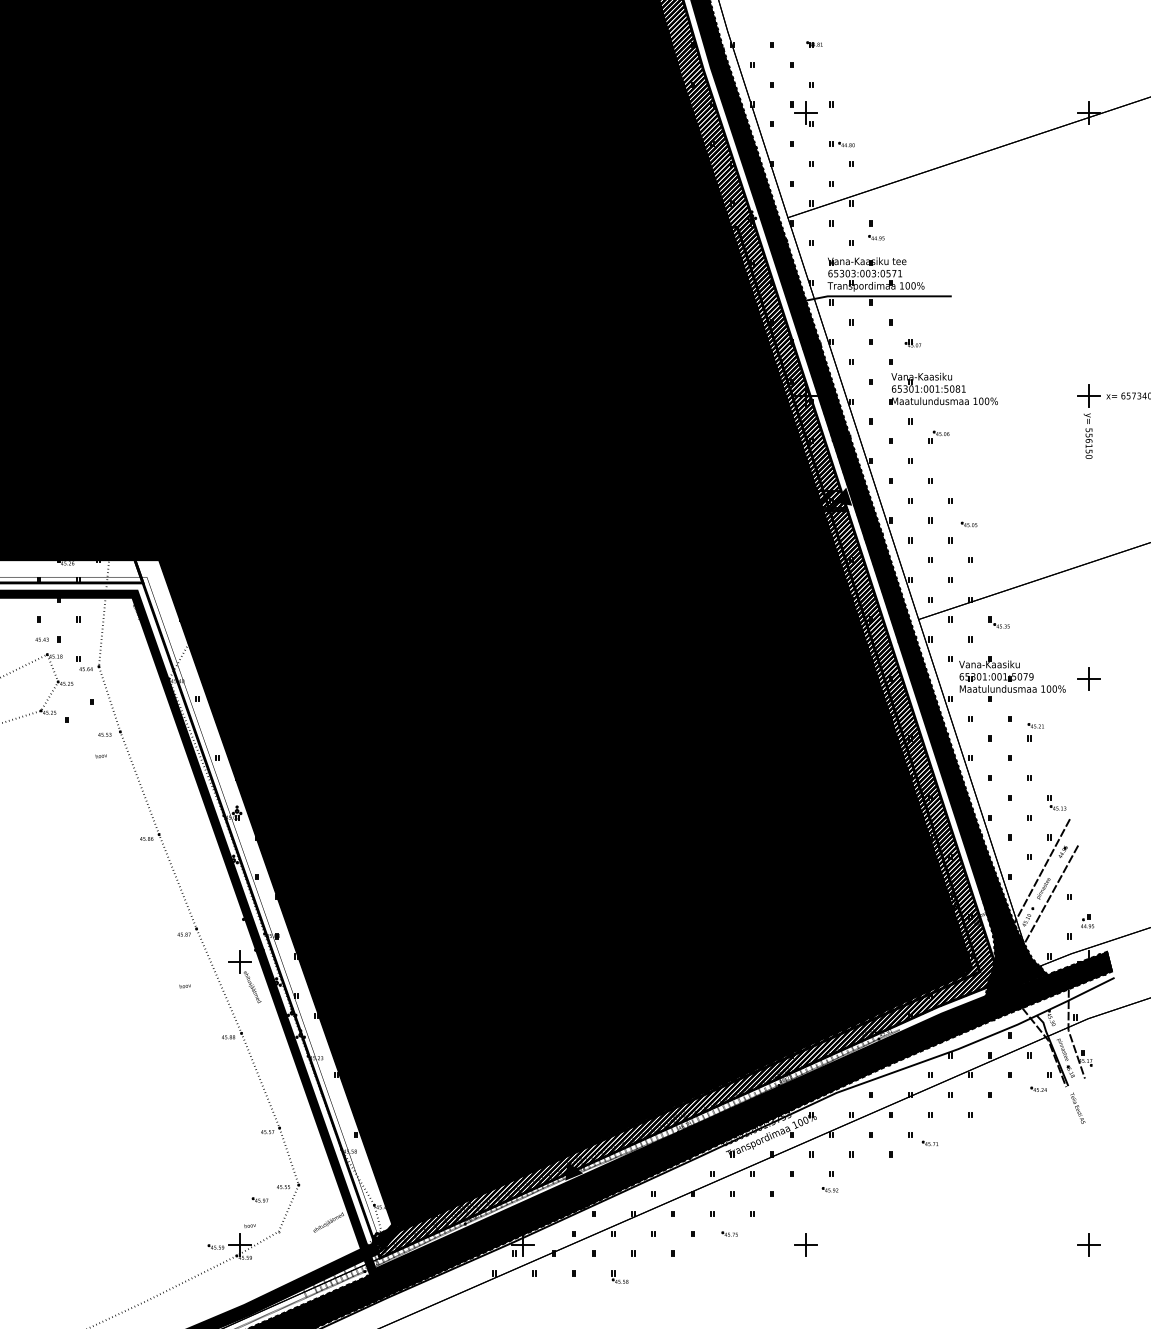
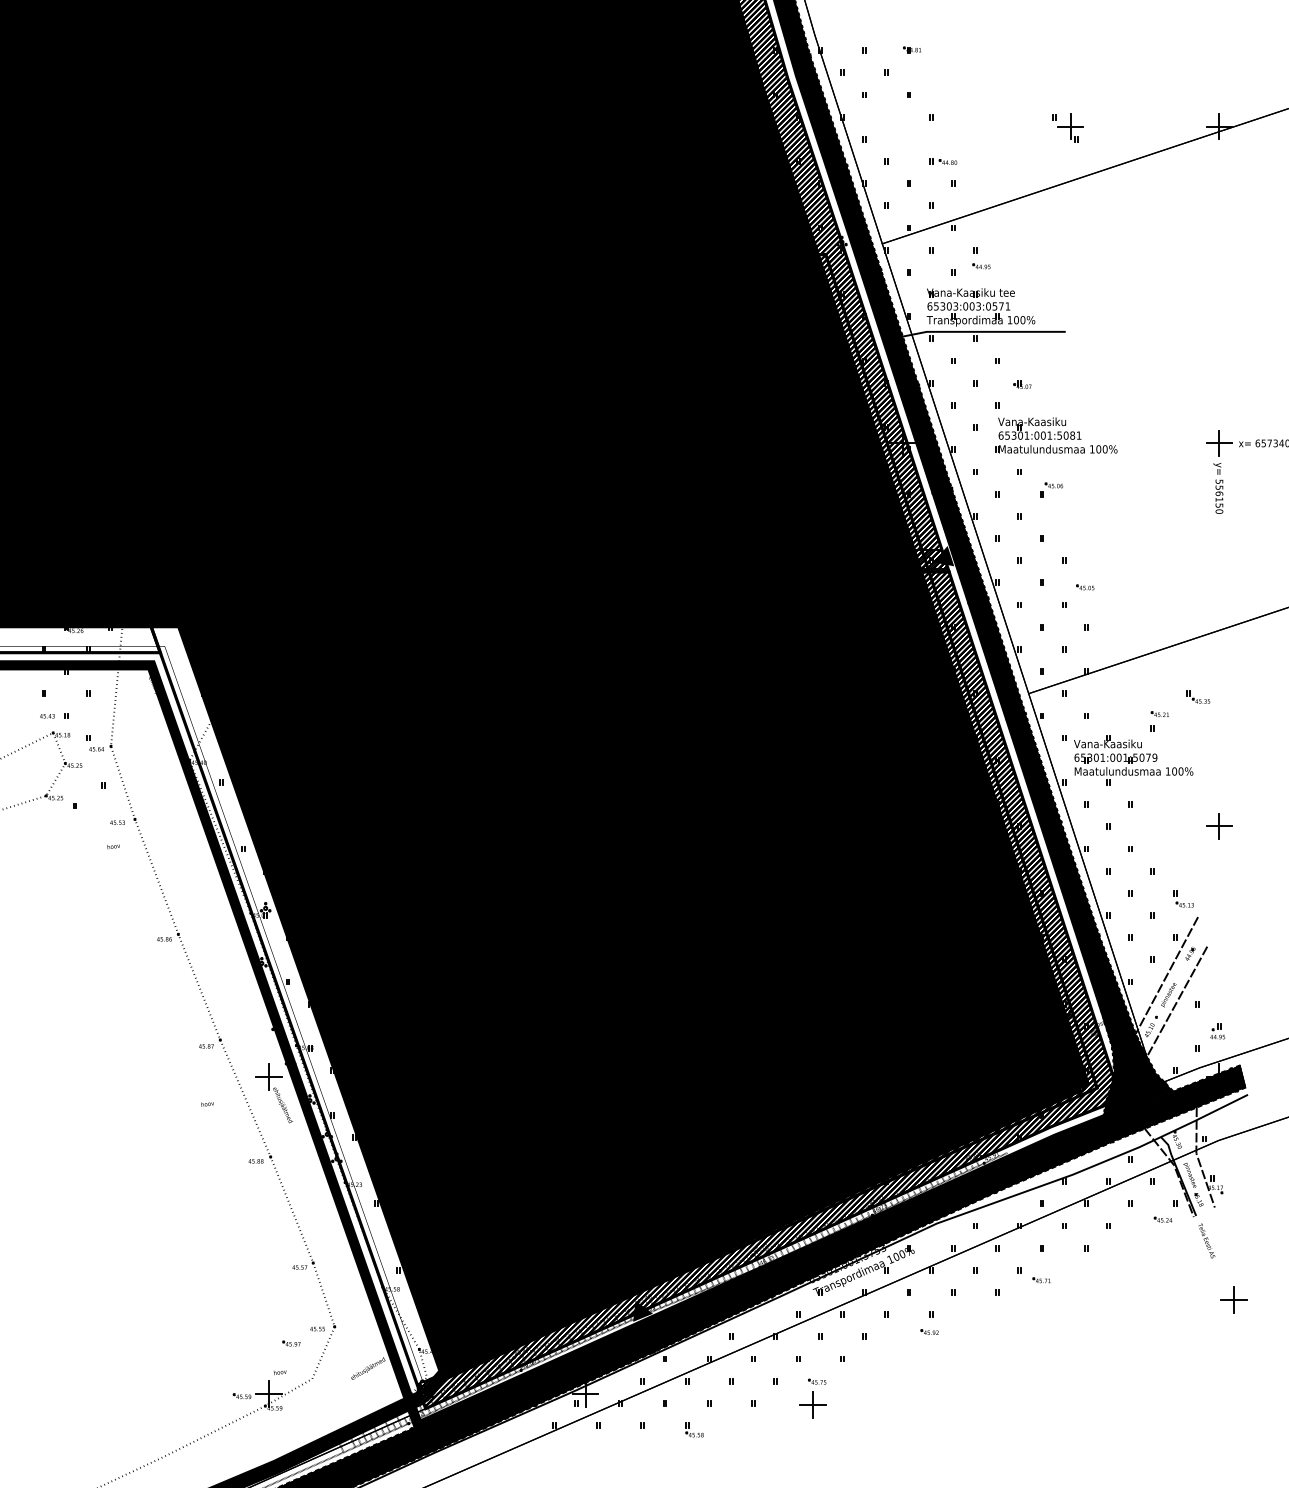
part: (803, 113) -> (1067, 127), moved
part: (998, 622) -> (1197, 696), moved
part: (1088, 678) -> (1218, 825), moved
part: (1035, 732) -> (1159, 721), moved
part: (805, 1244) -> (812, 1404), moved
part: (1088, 1244) -> (1233, 1299), moved

